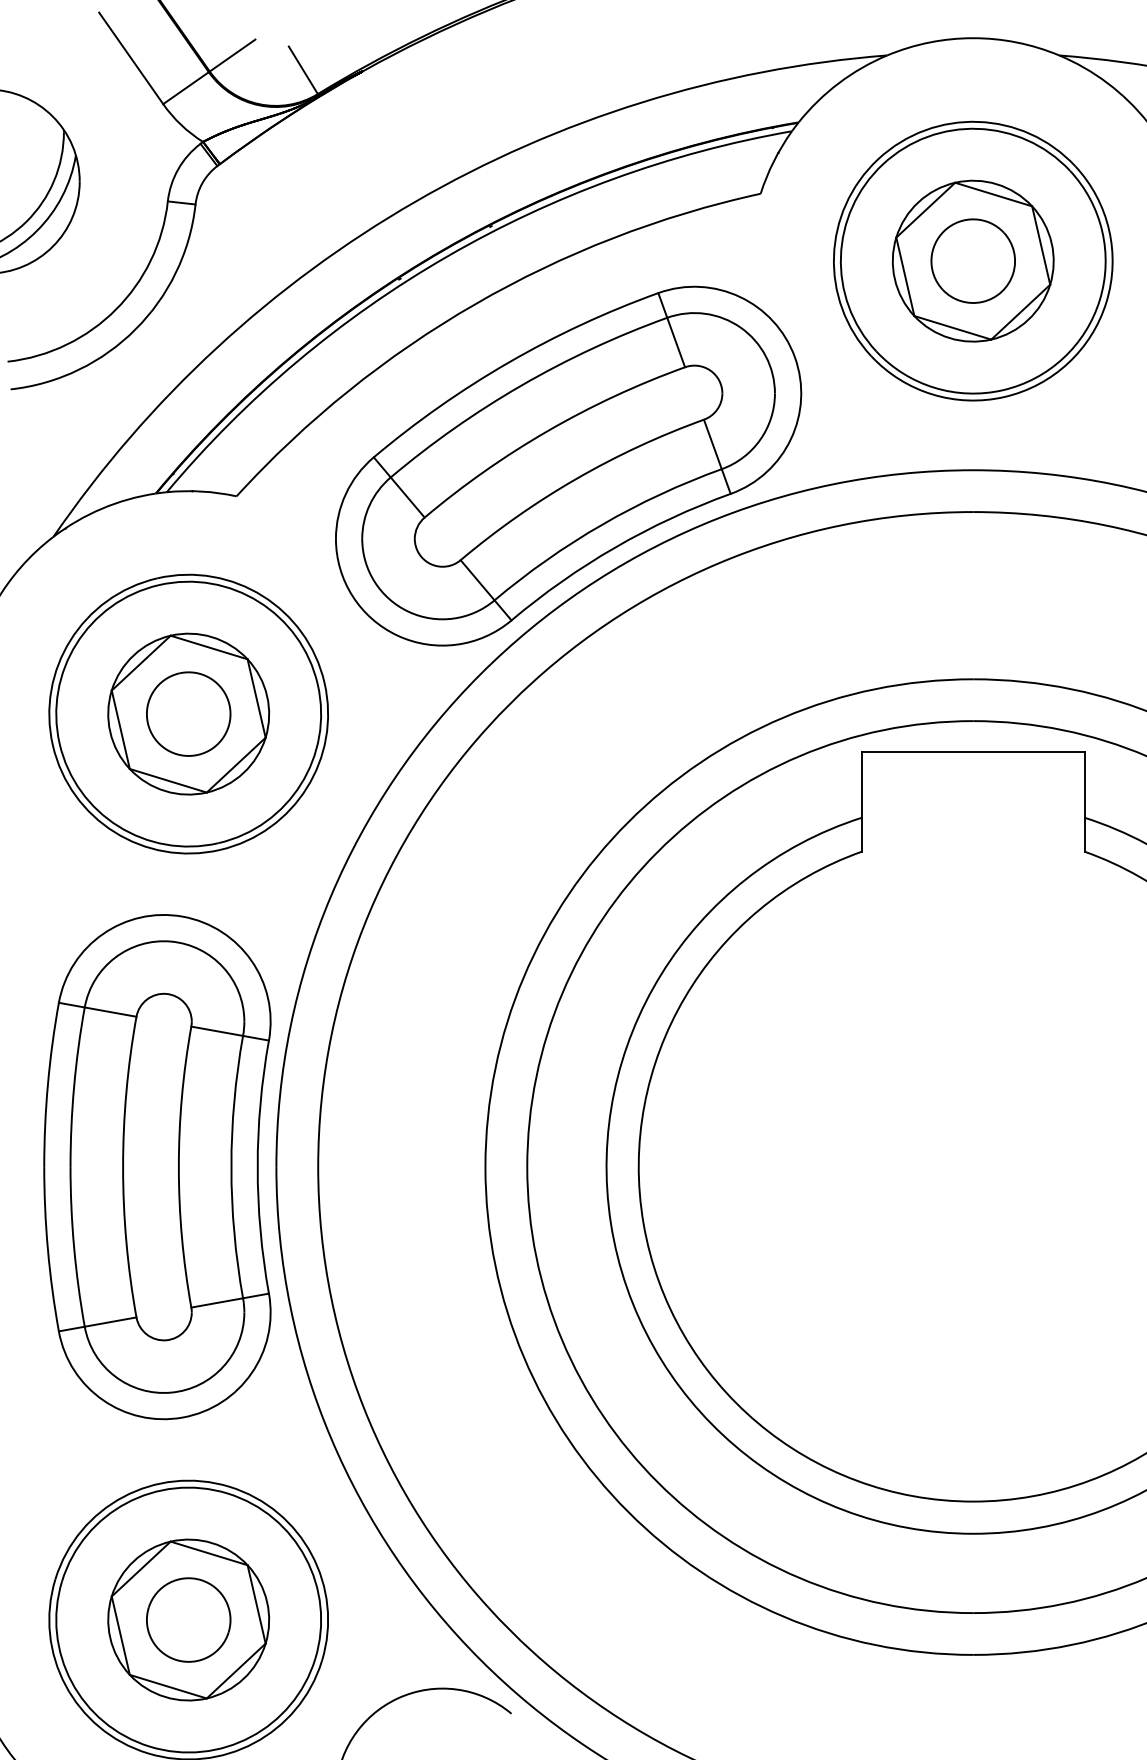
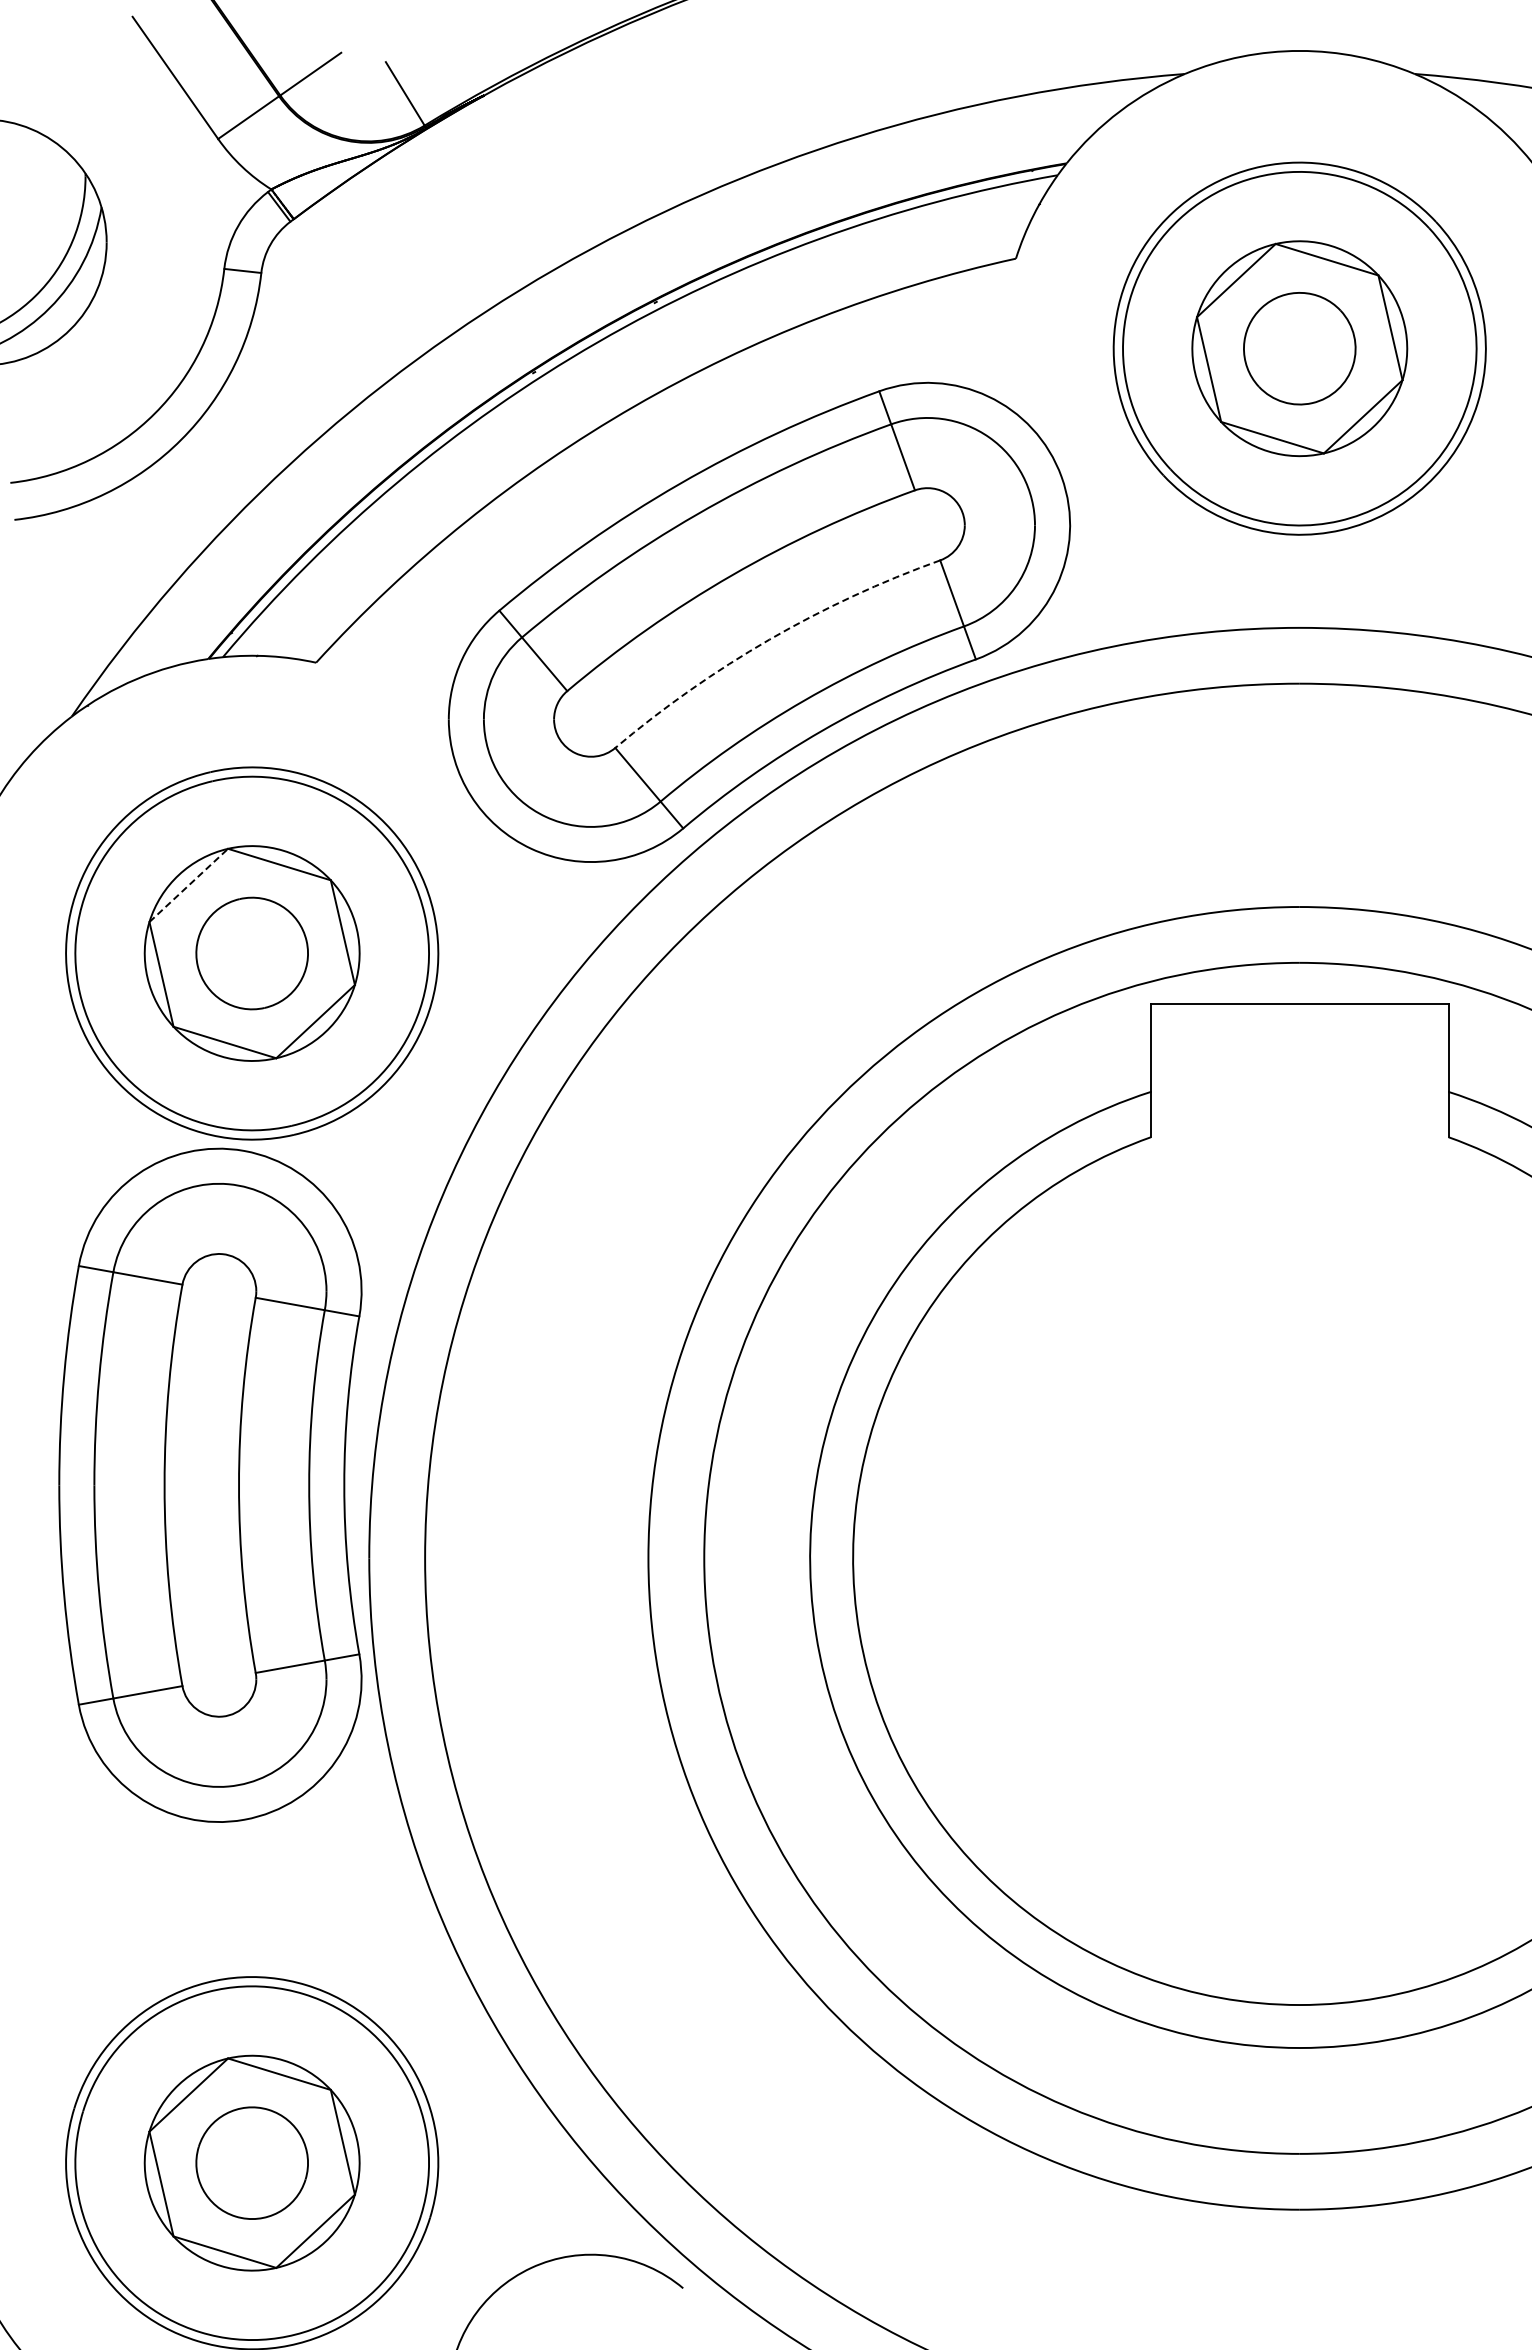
arc: (576, 478) -> (769, 639), solid -> dashed
line: (141, 663) -> (188, 885), solid -> dashed
part: (157, 1166) -> (210, 1484), moved

